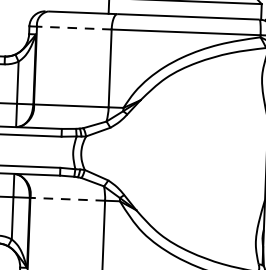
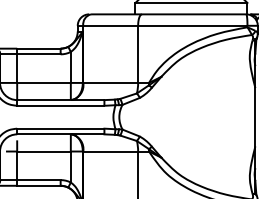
line: (74, 27) -> (110, 25), dashed -> solid
line: (67, 199) -> (110, 151), dashed -> solid

